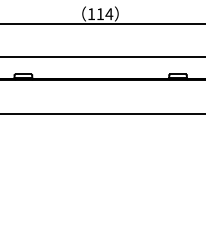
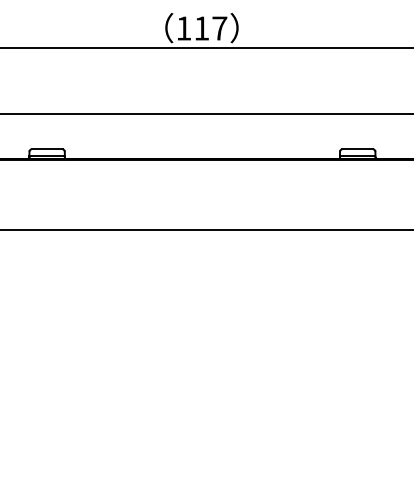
text: (109, 13) -> (220, 27), 114 -> 117

